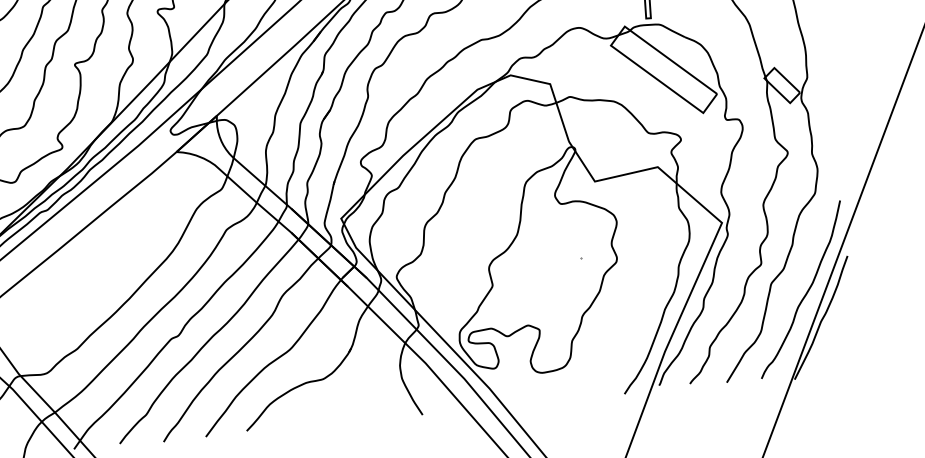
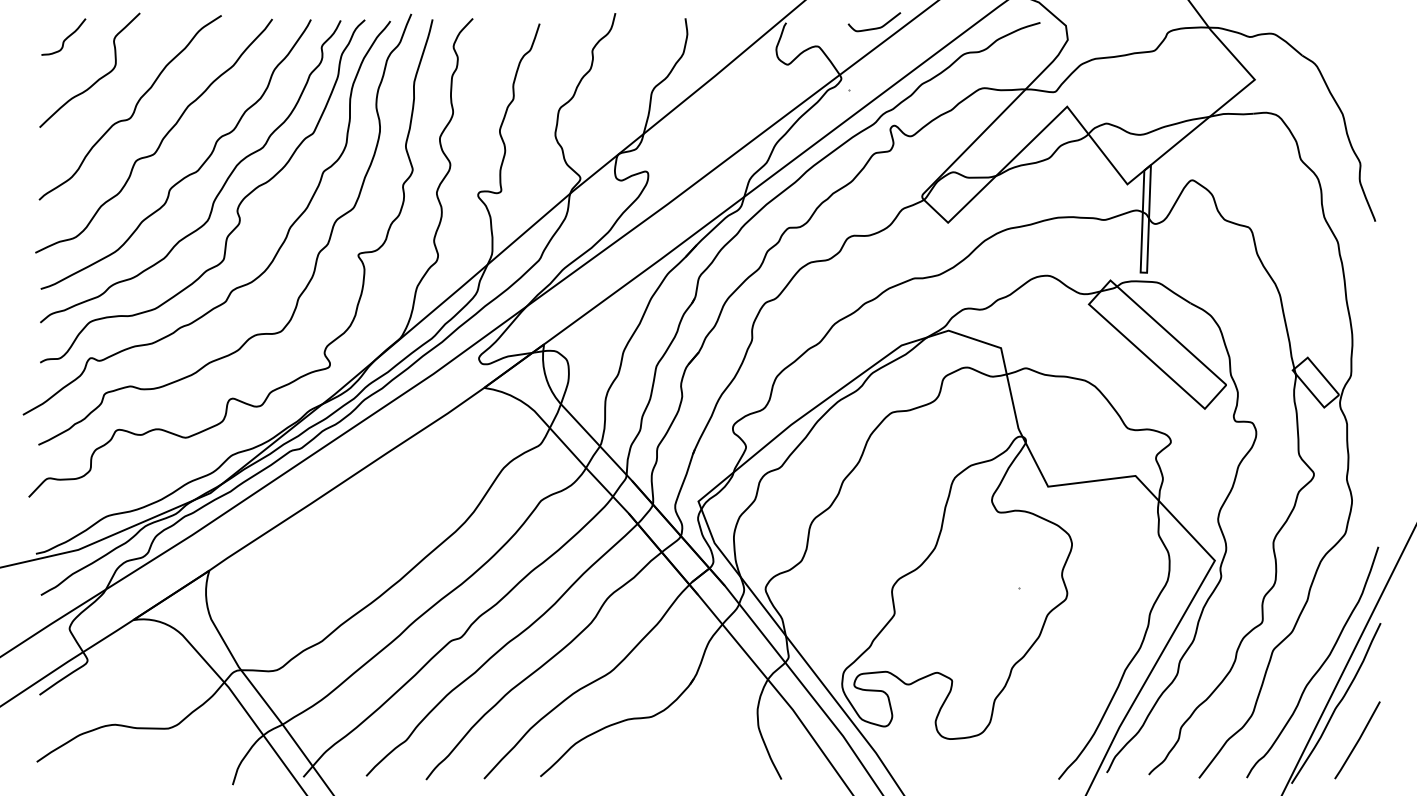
line: (839, 343) -> (1357, 740), added

